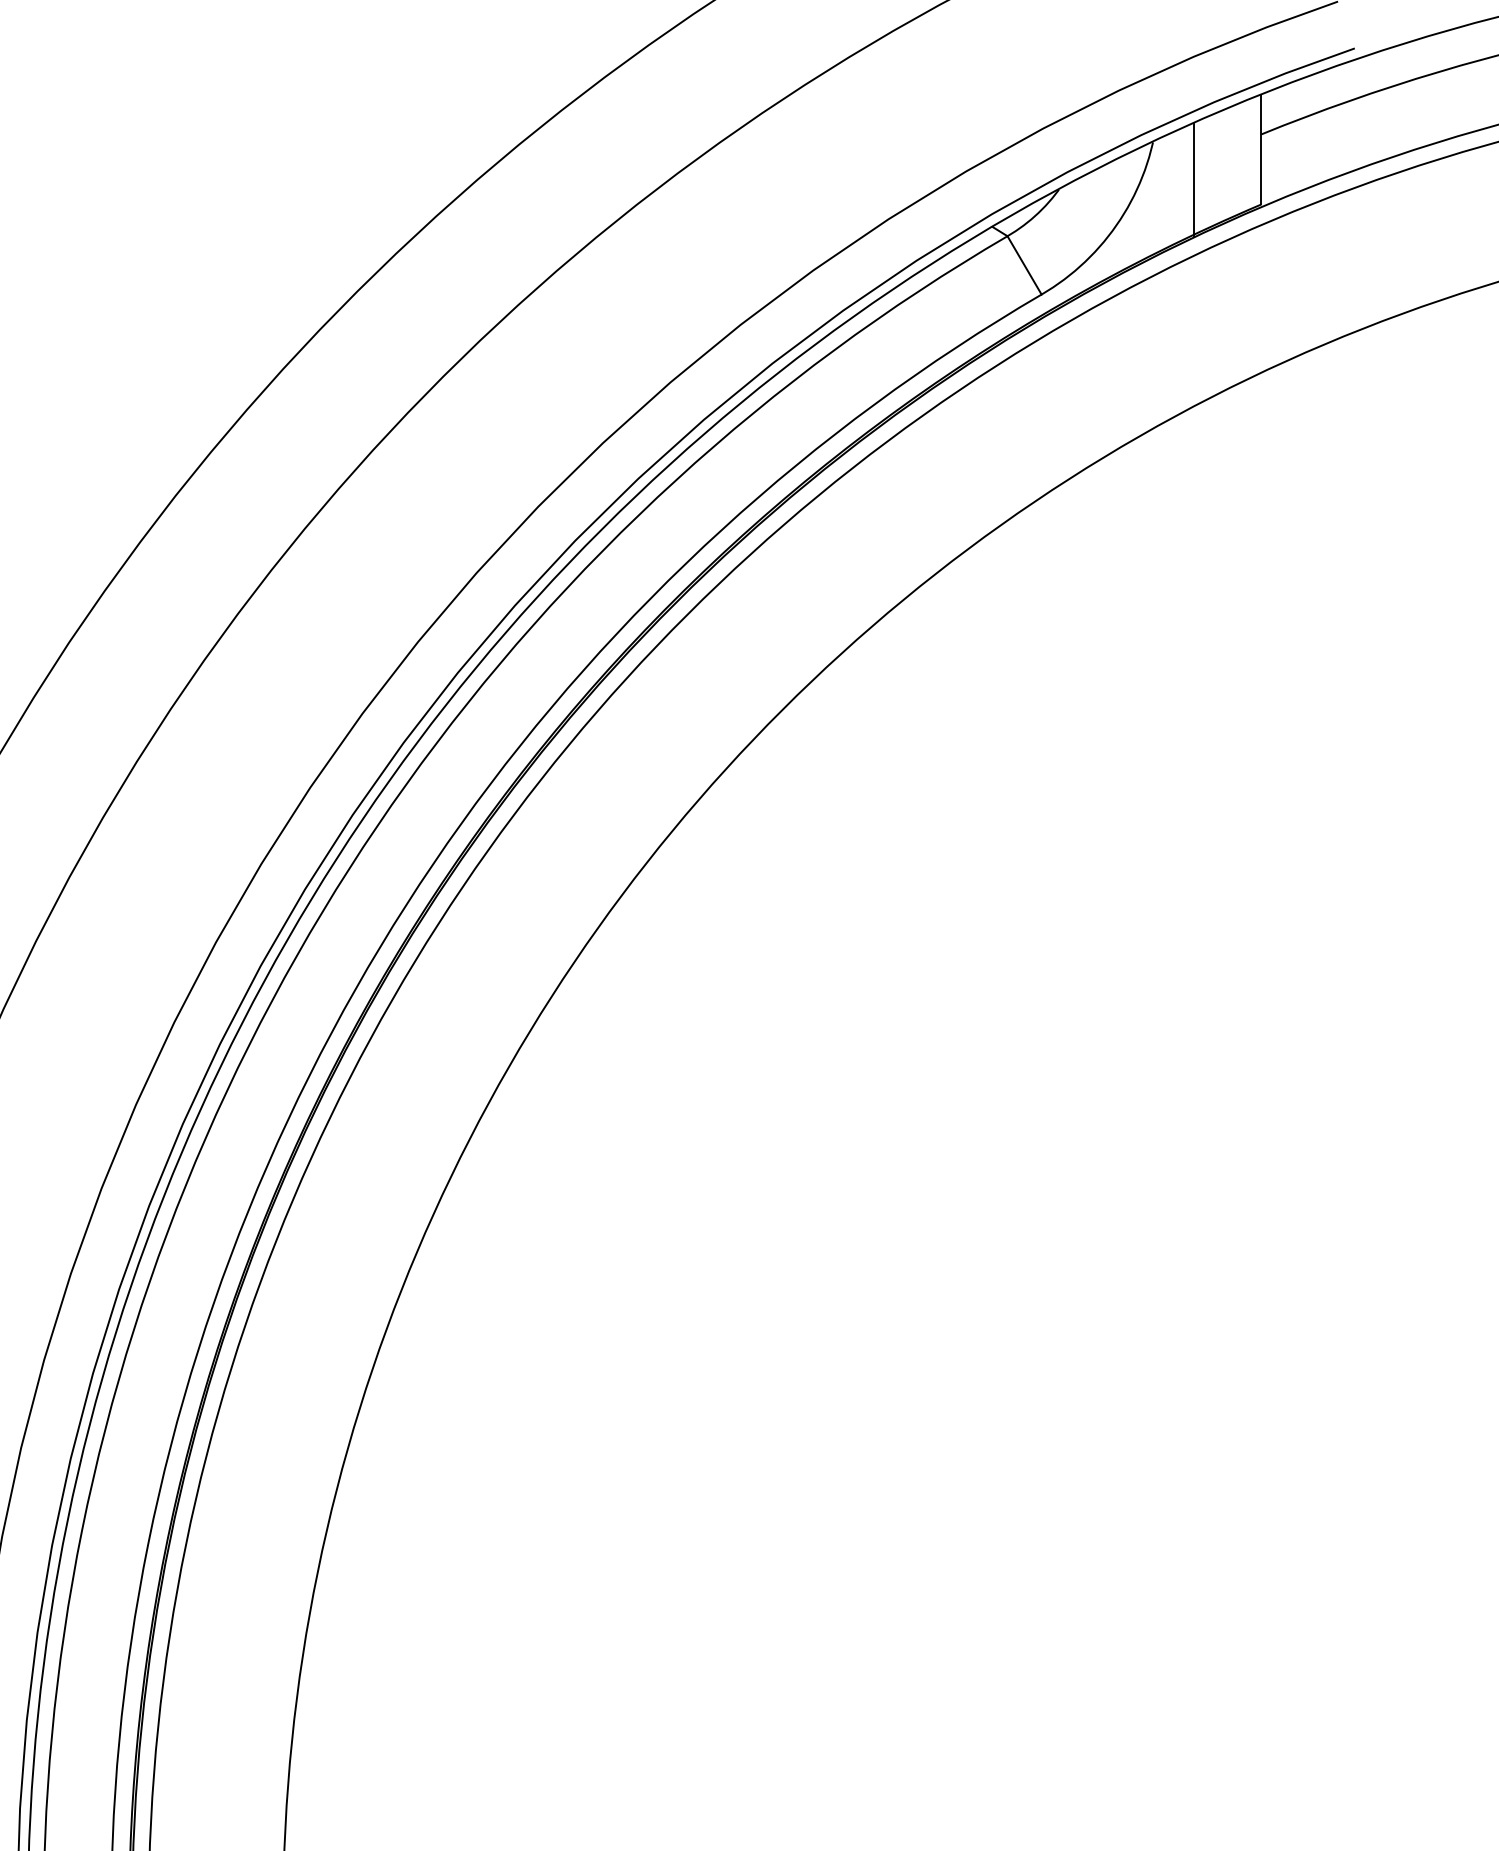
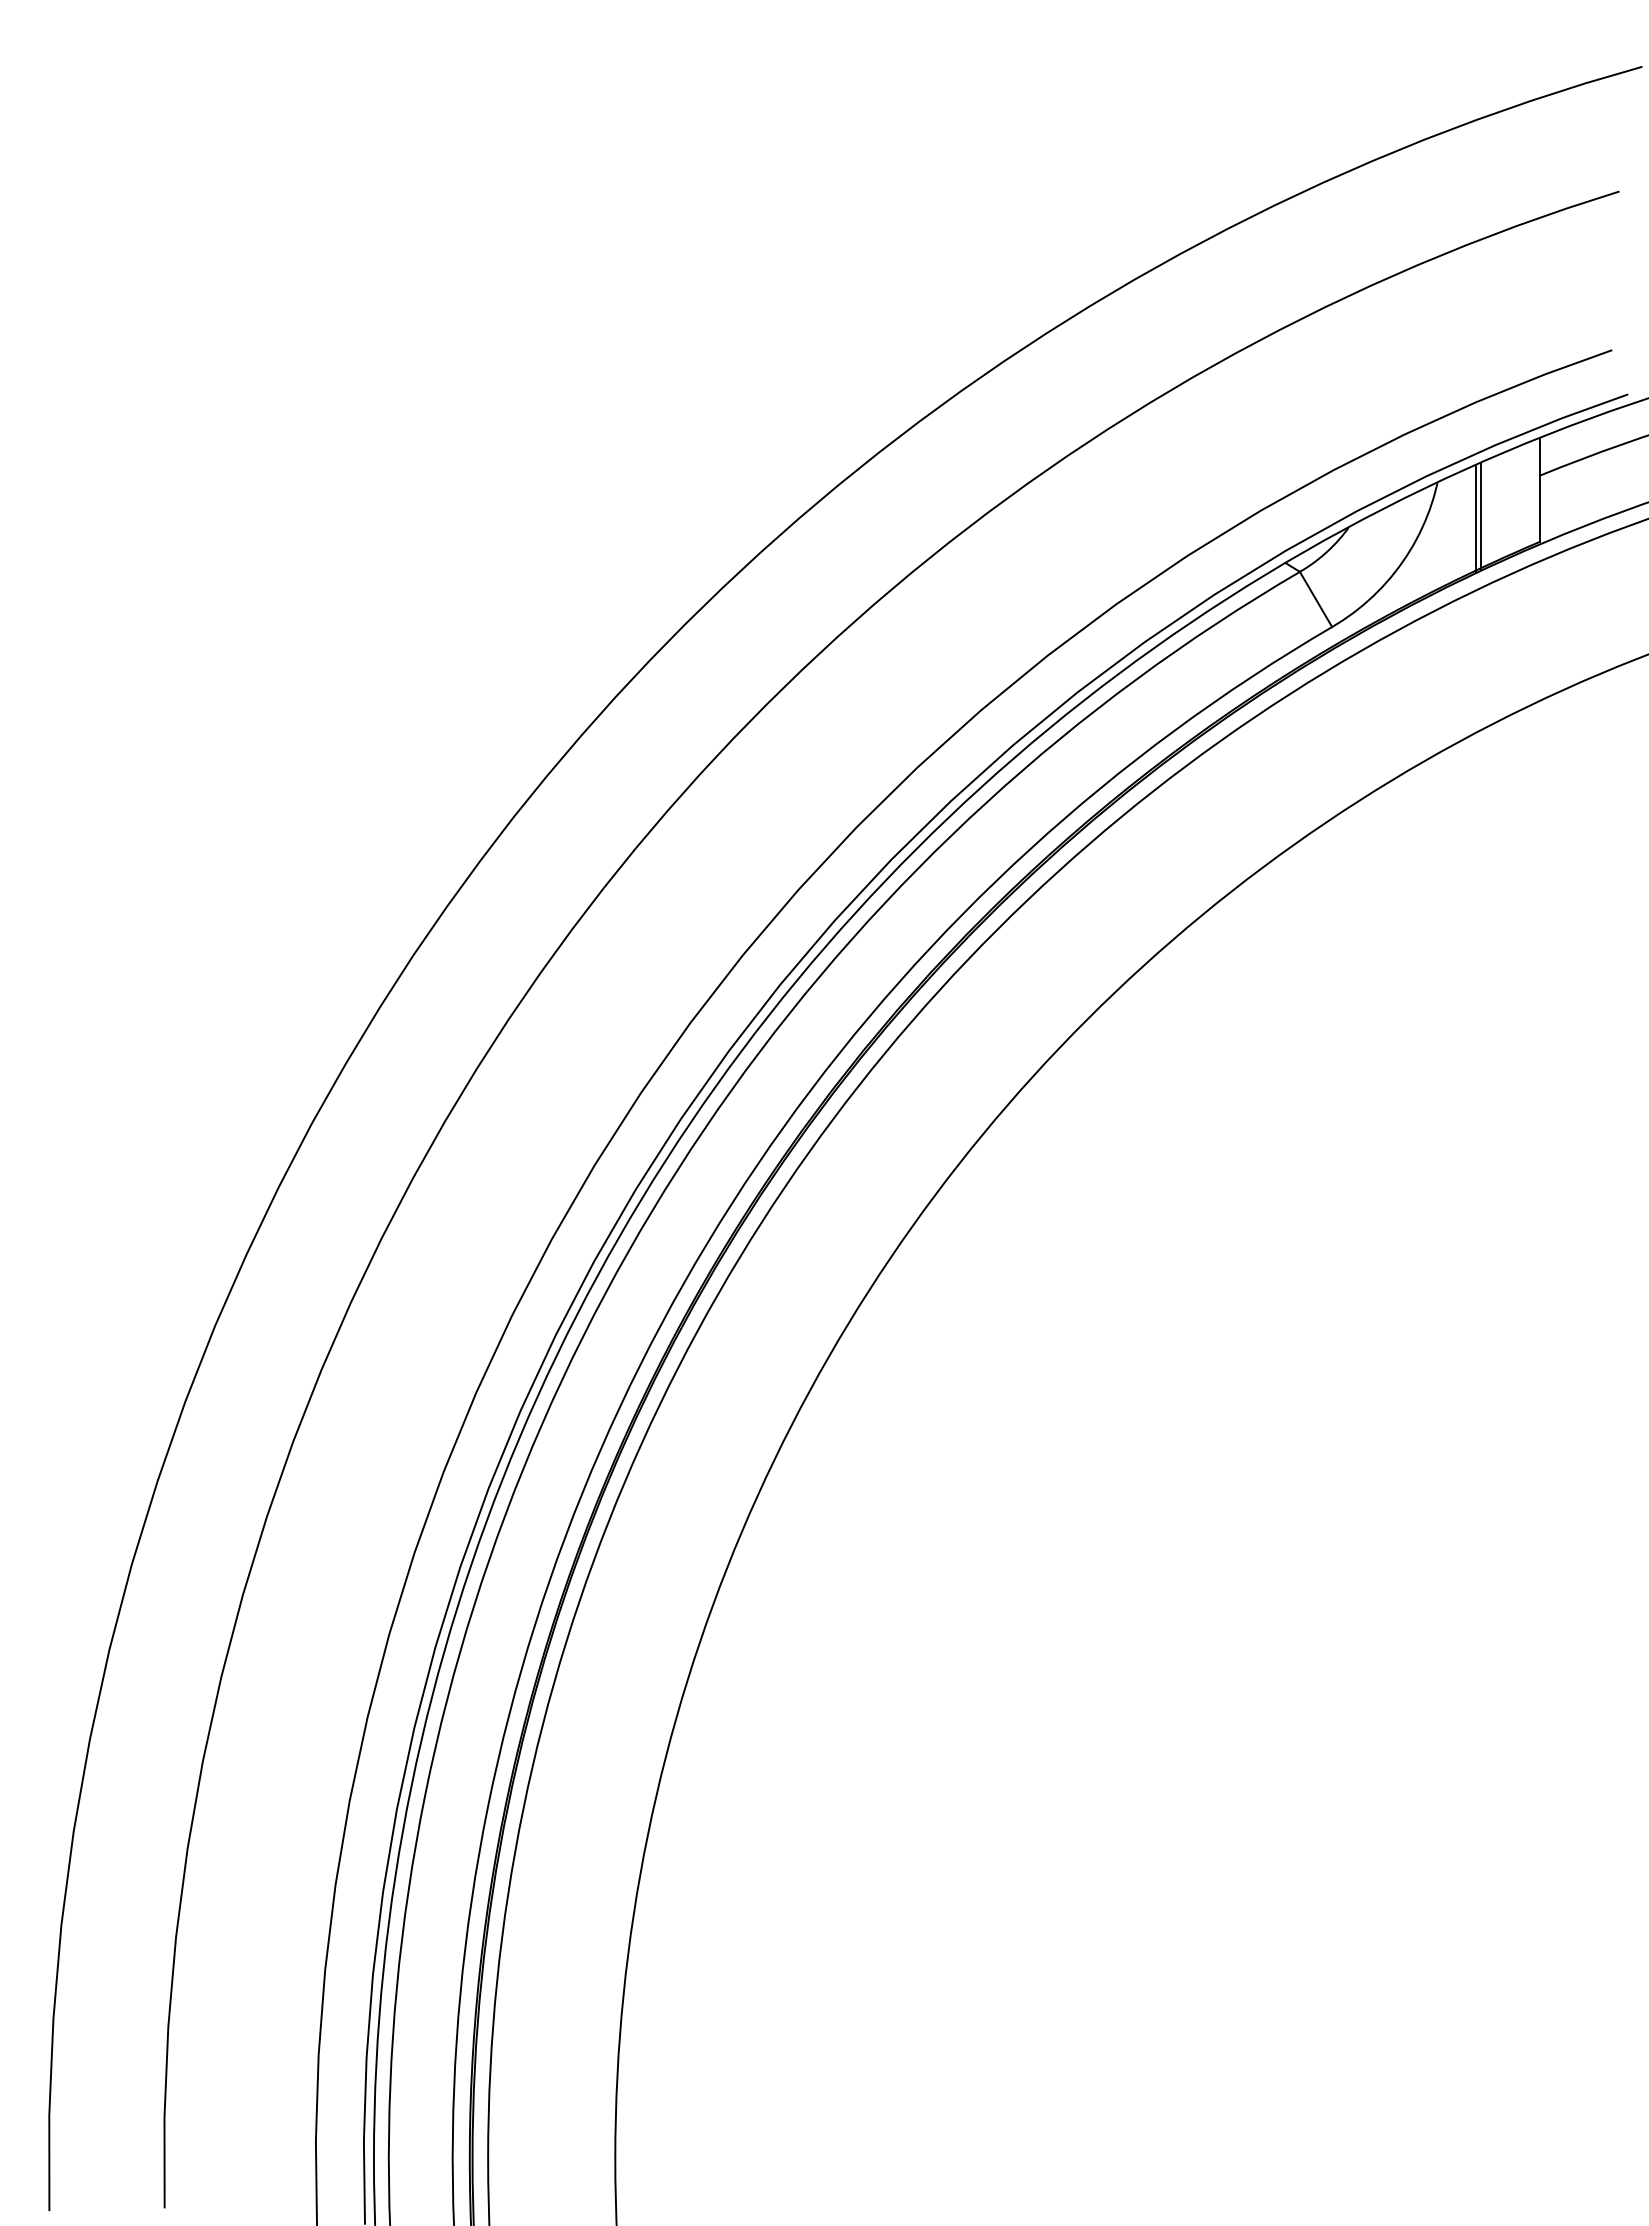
line: (1199, 177) -> (1481, 516), added

